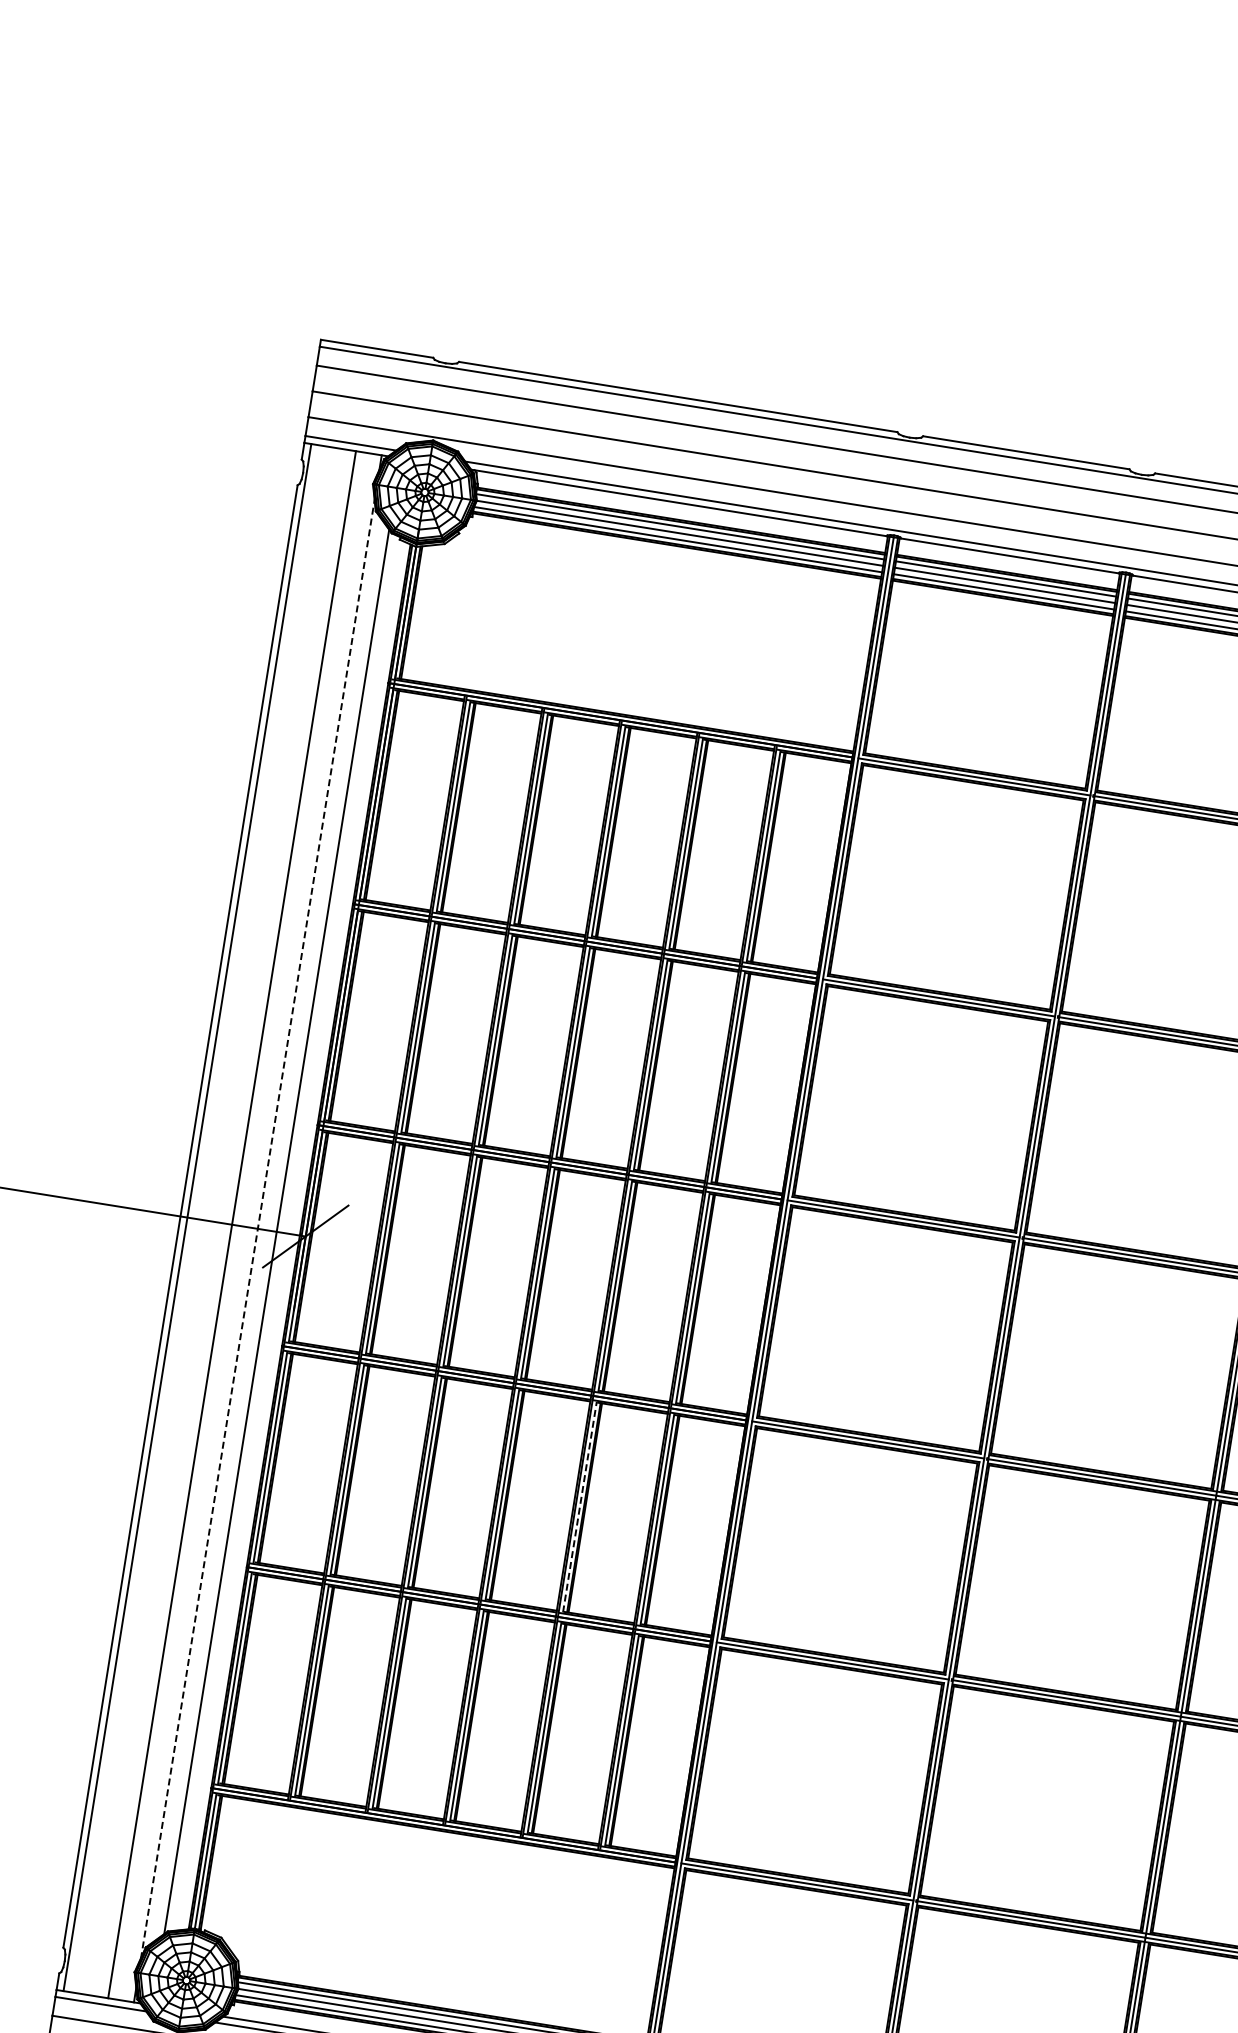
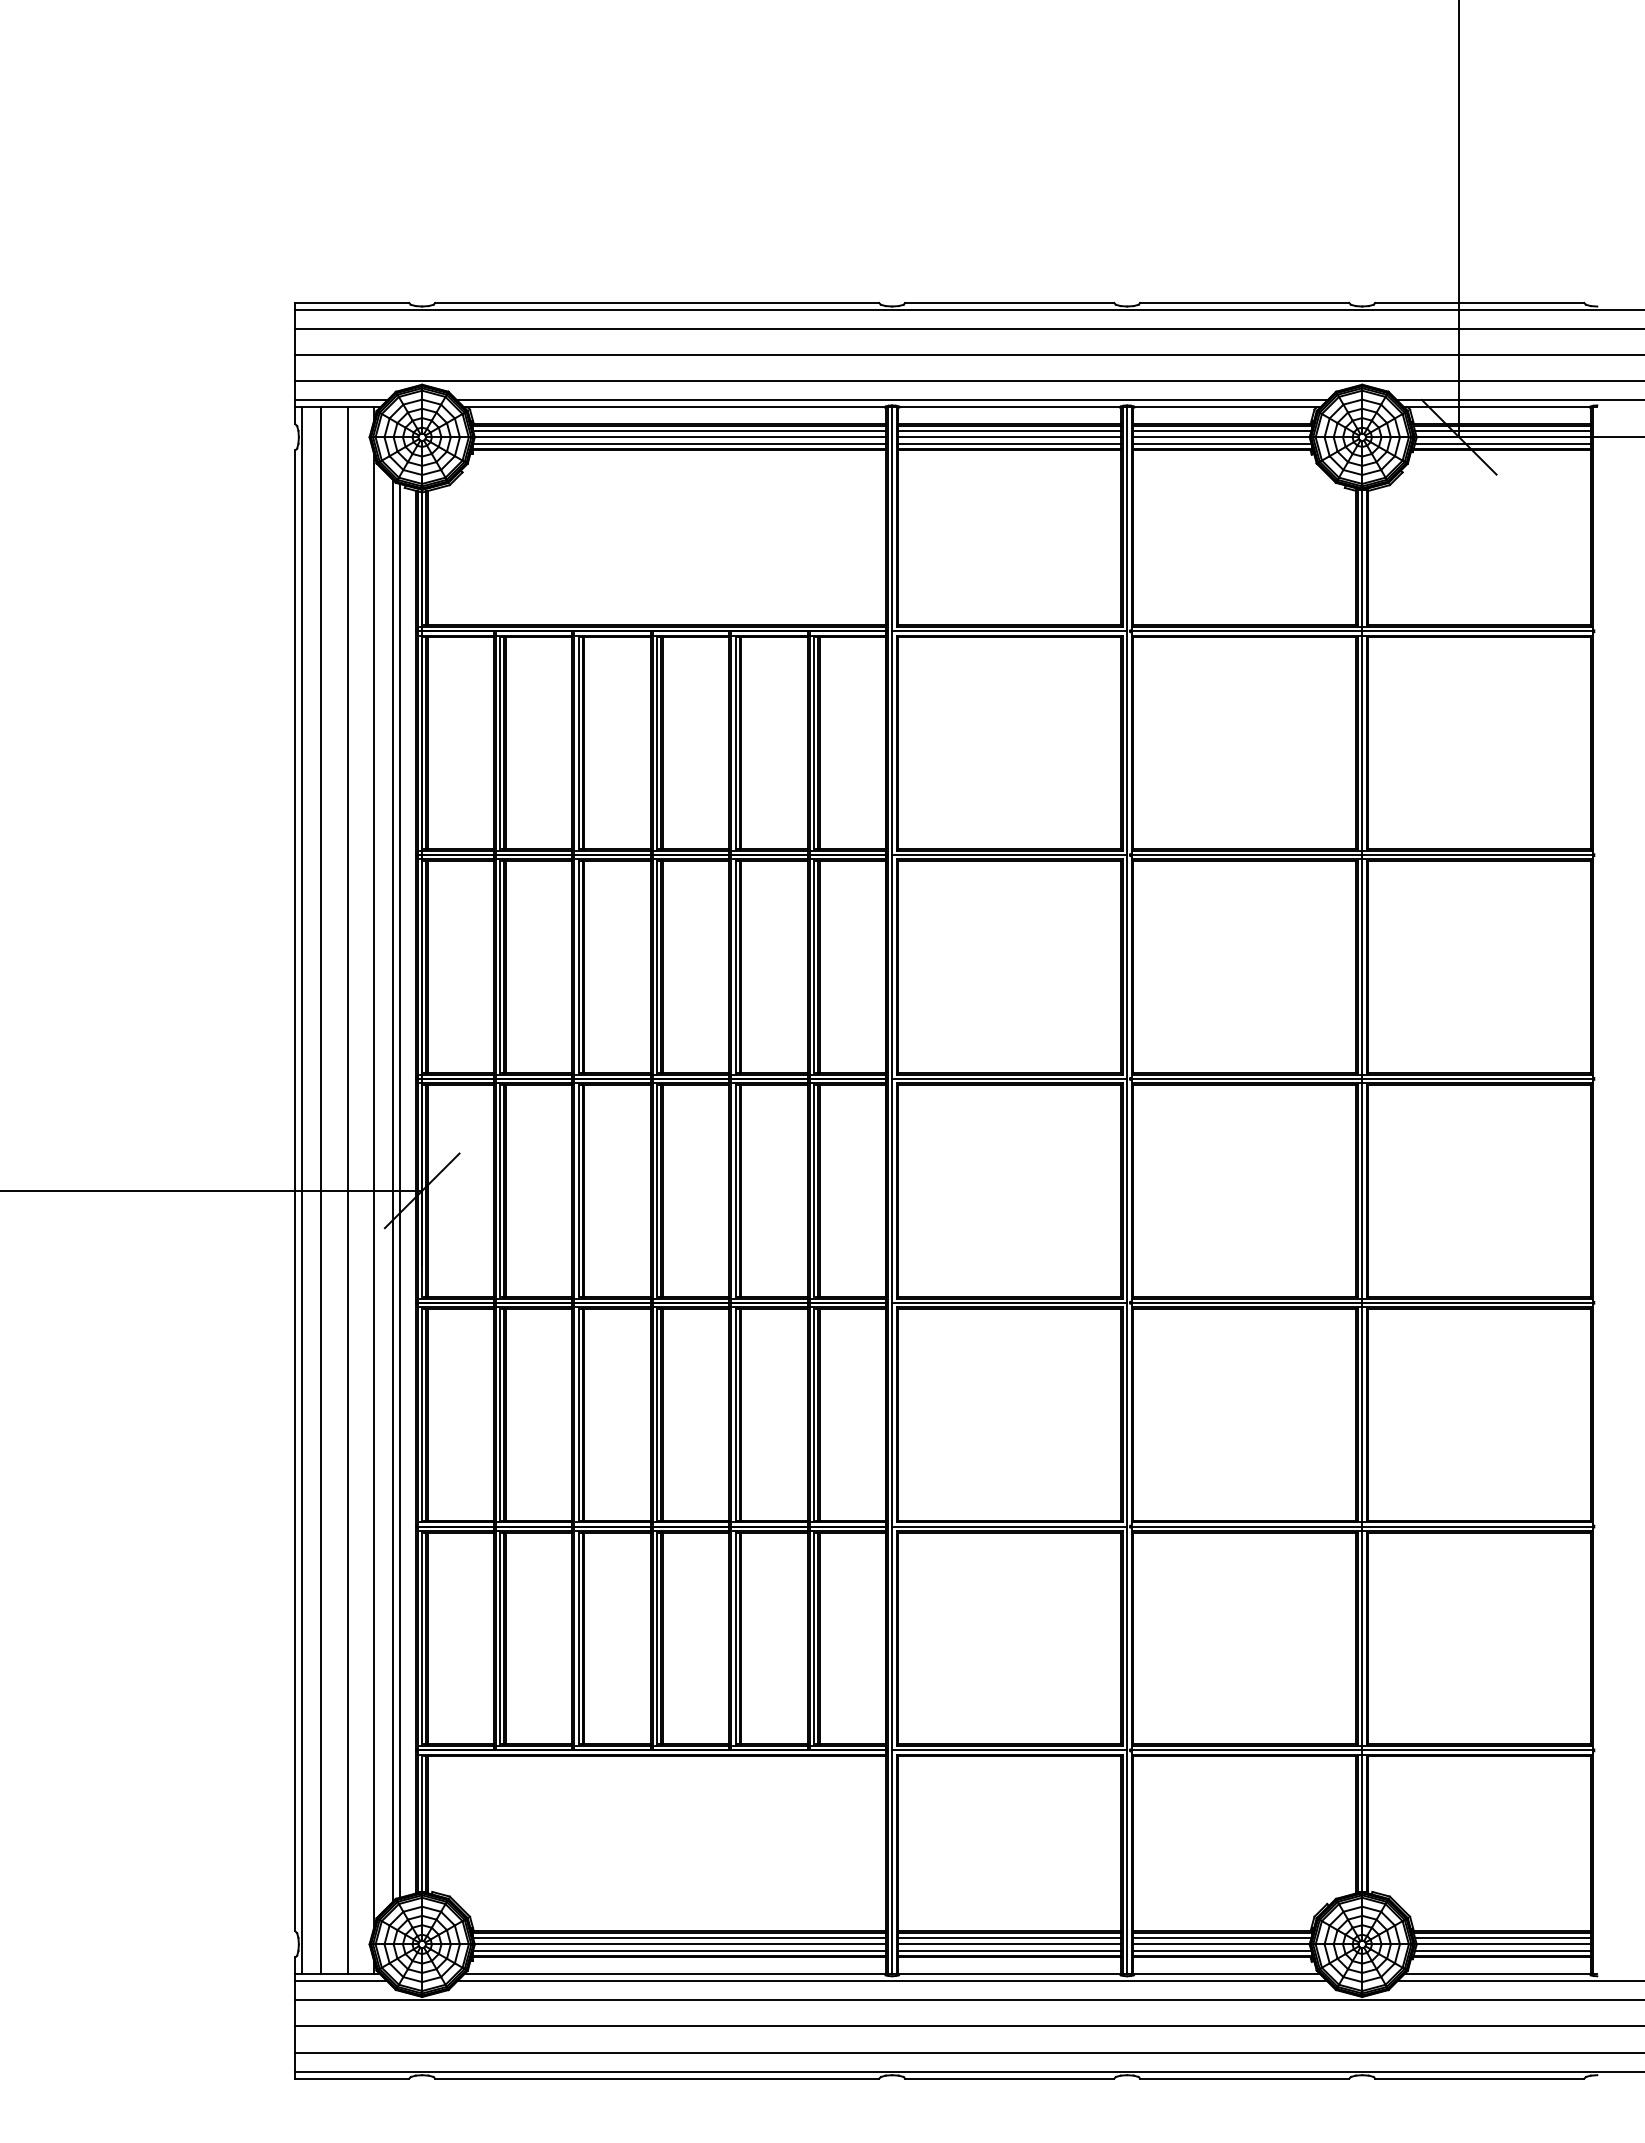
line: (206, 1220) -> (321, 1190), added
line: (257, 1228) -> (373, 1190), dashed -> solid
line: (283, 1232) -> (399, 1190), added
line: (579, 1506) -> (735, 1414), dashed -> solid

